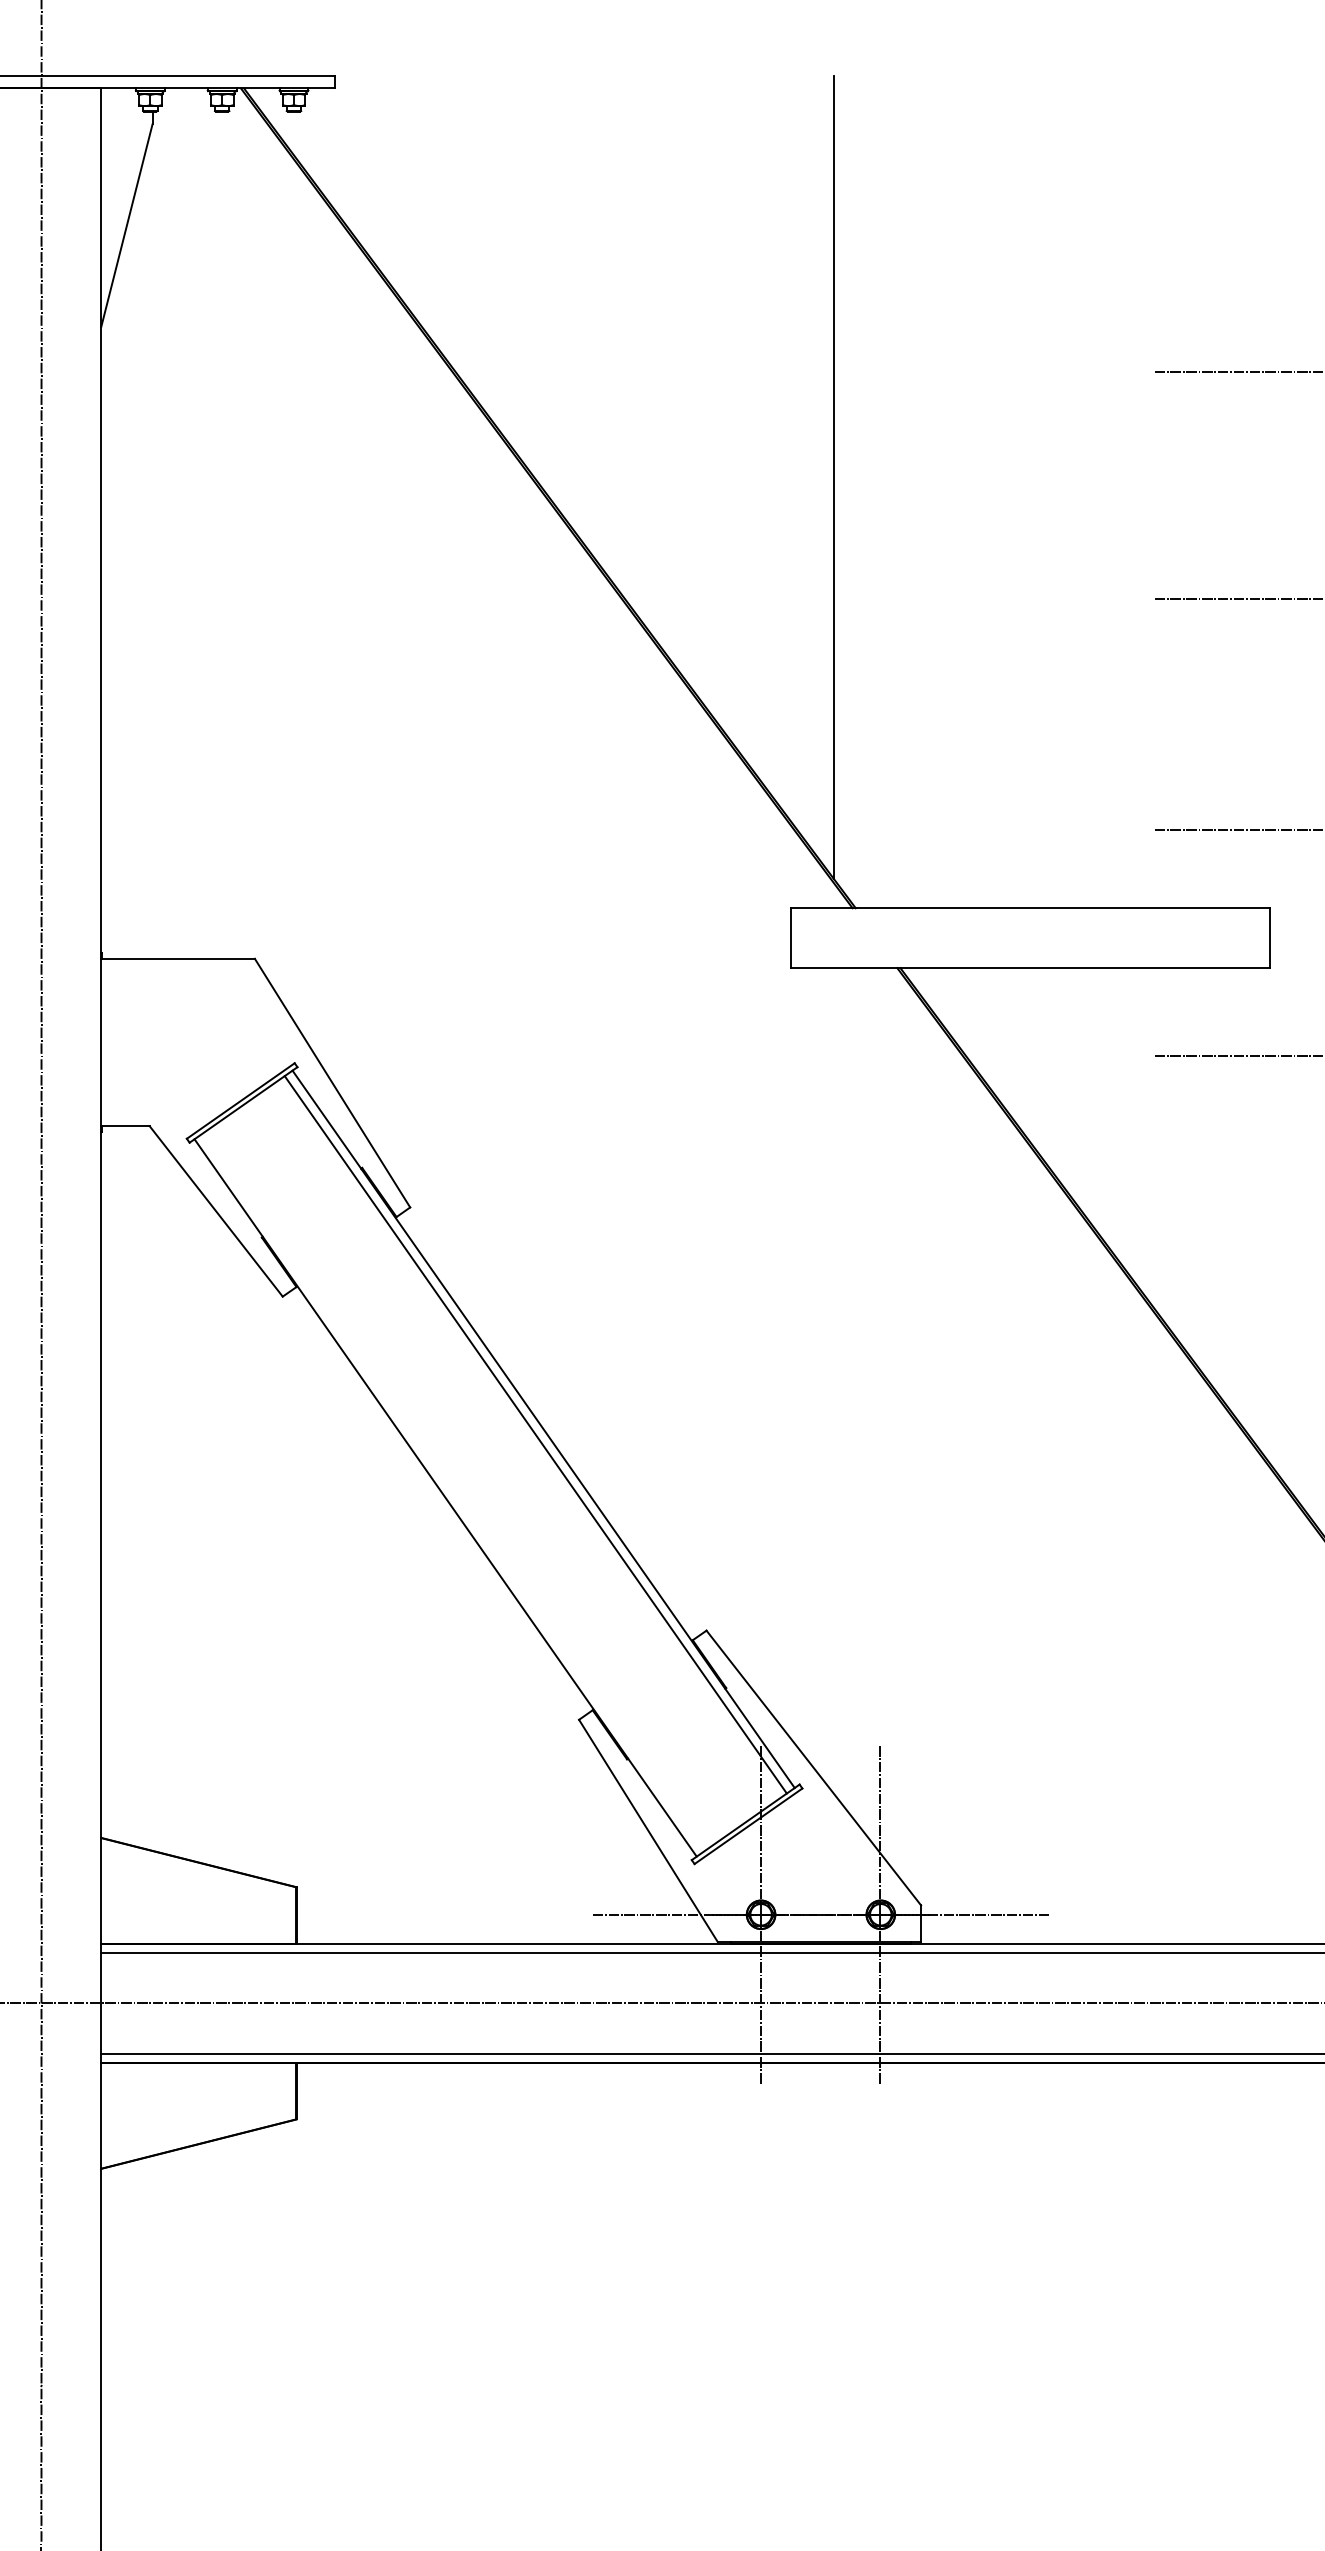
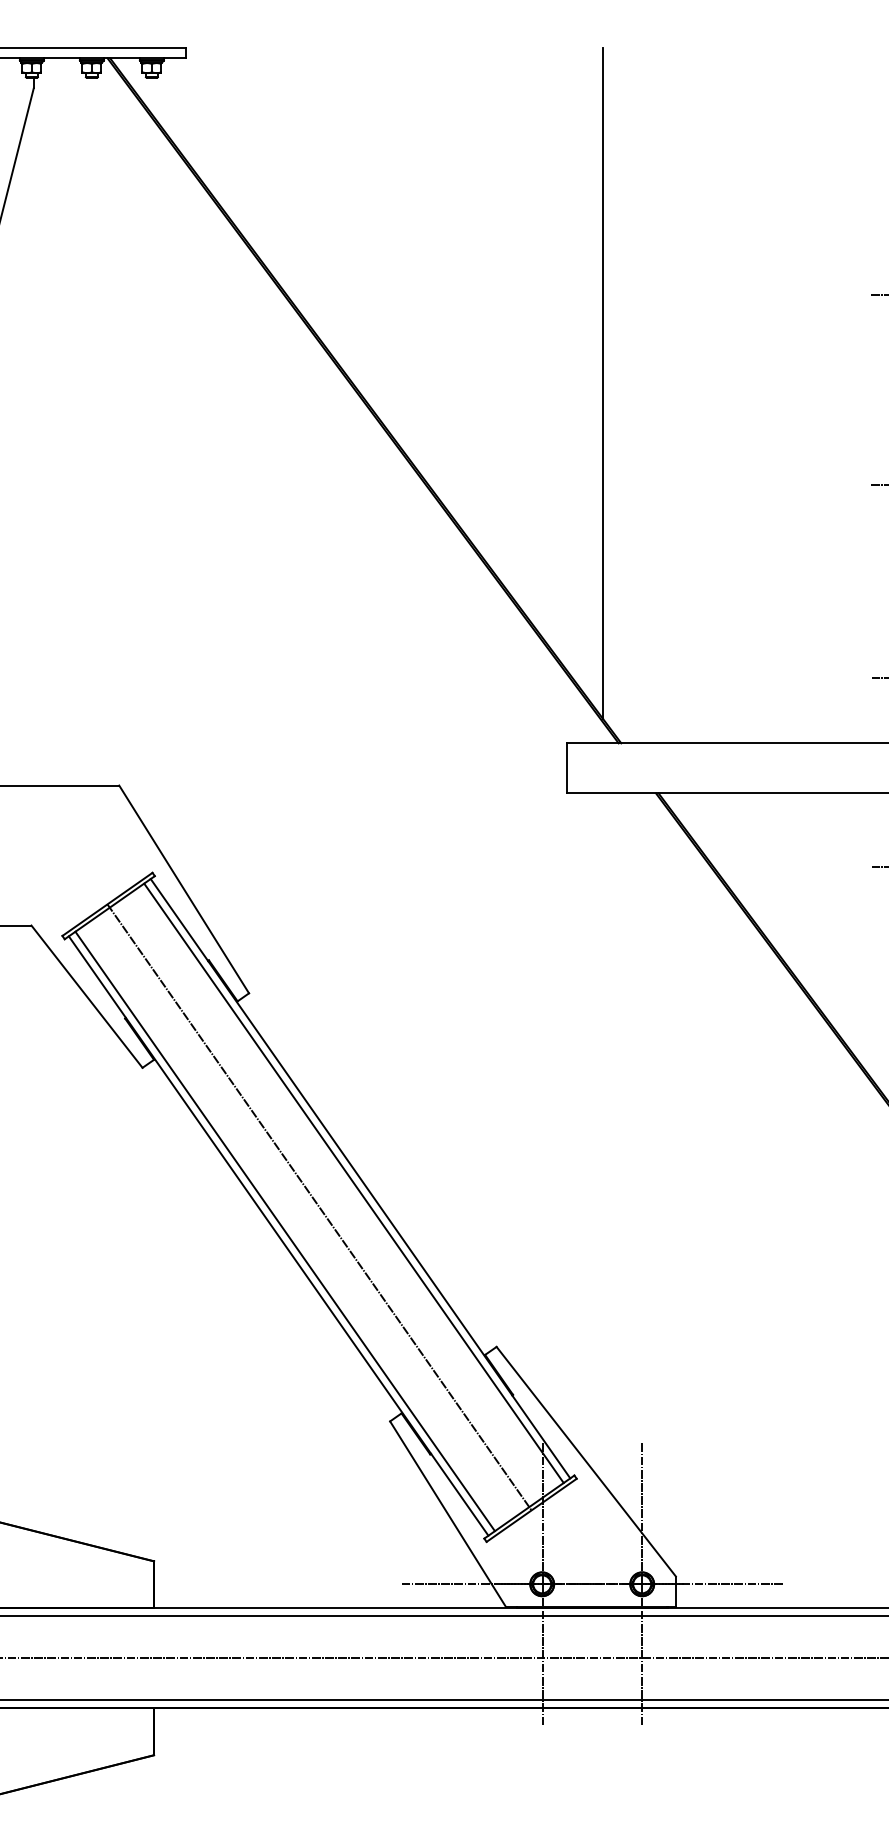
line: (494, 1463) -> (319, 1207), added
line: (453, 1492) -> (285, 1231), added

